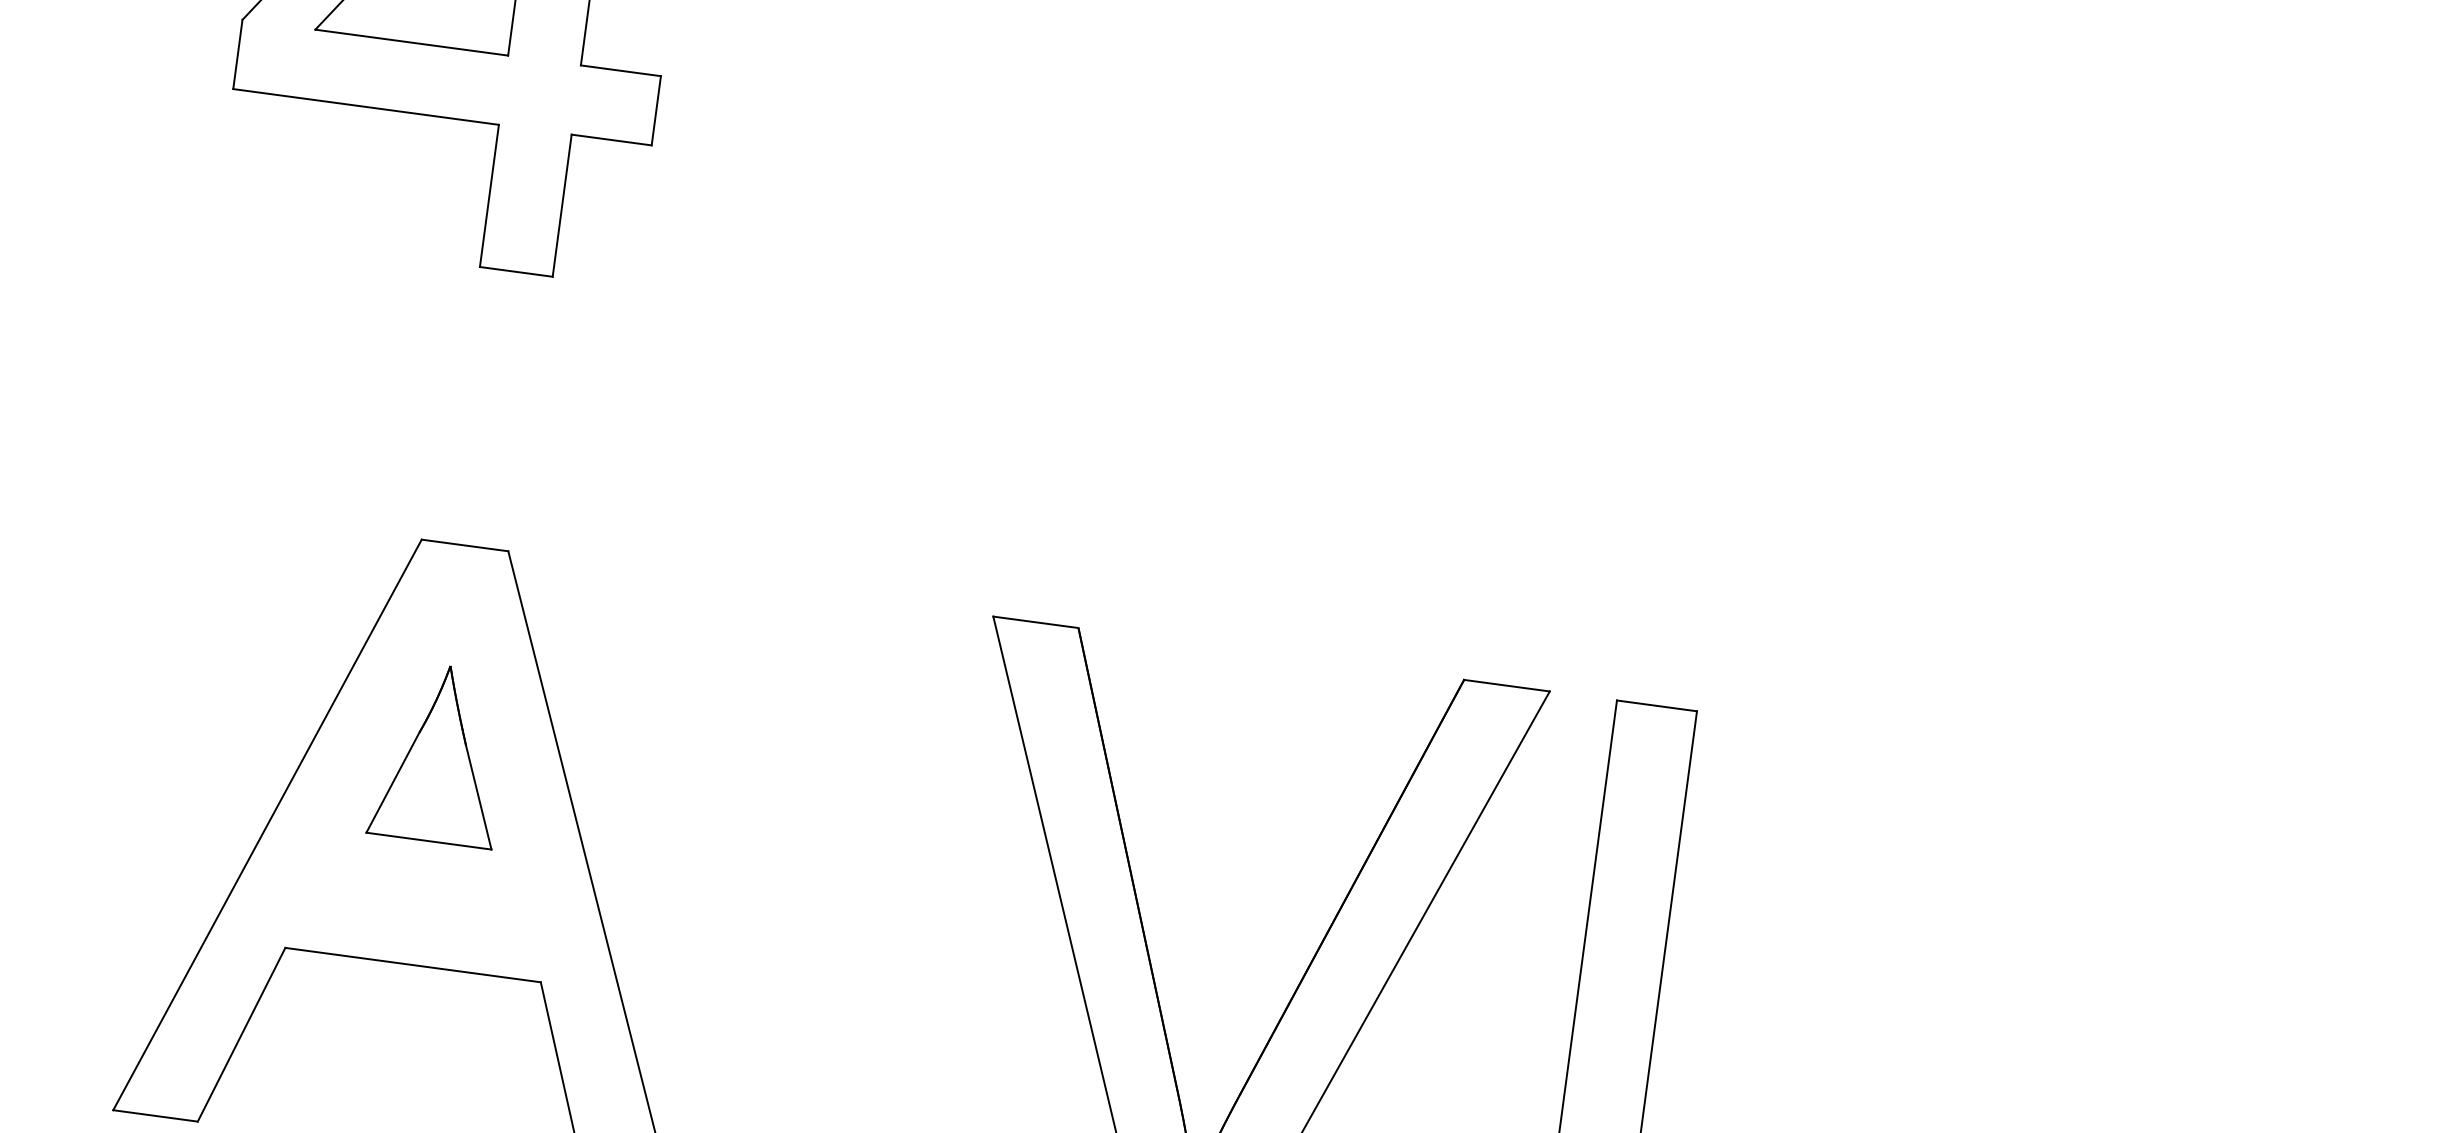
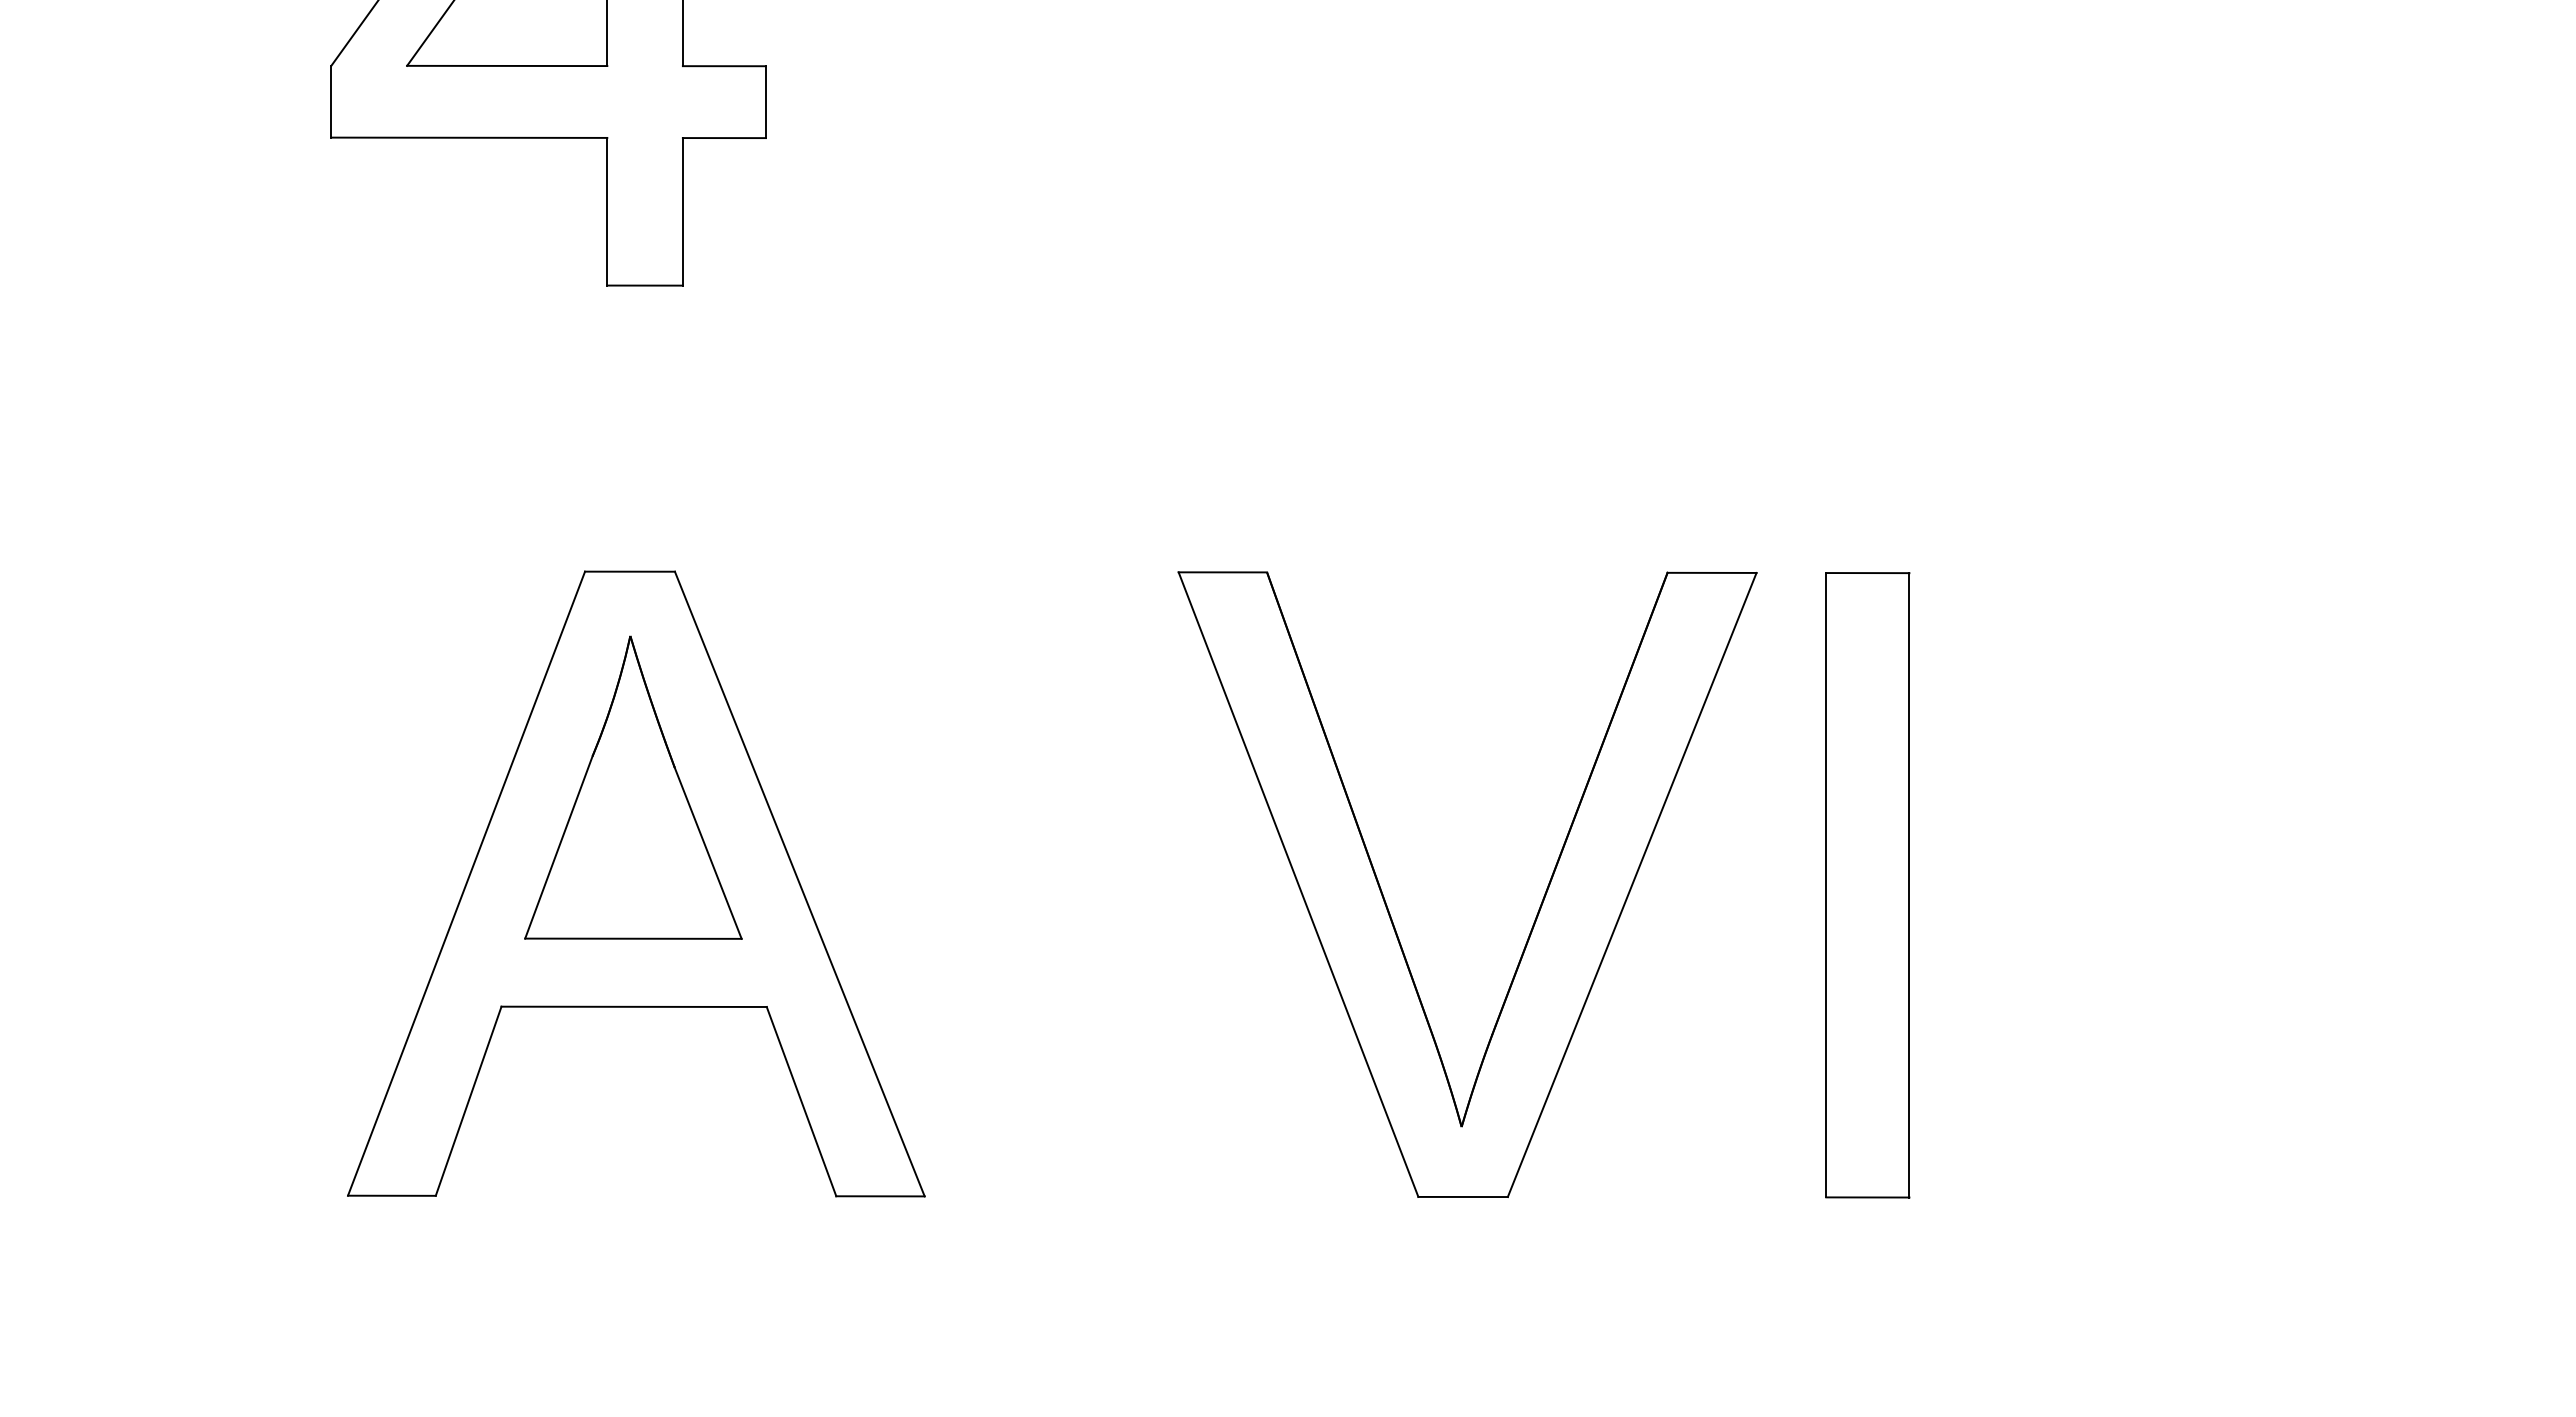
part: (440, 753) -> (633, 787), size x1.67

